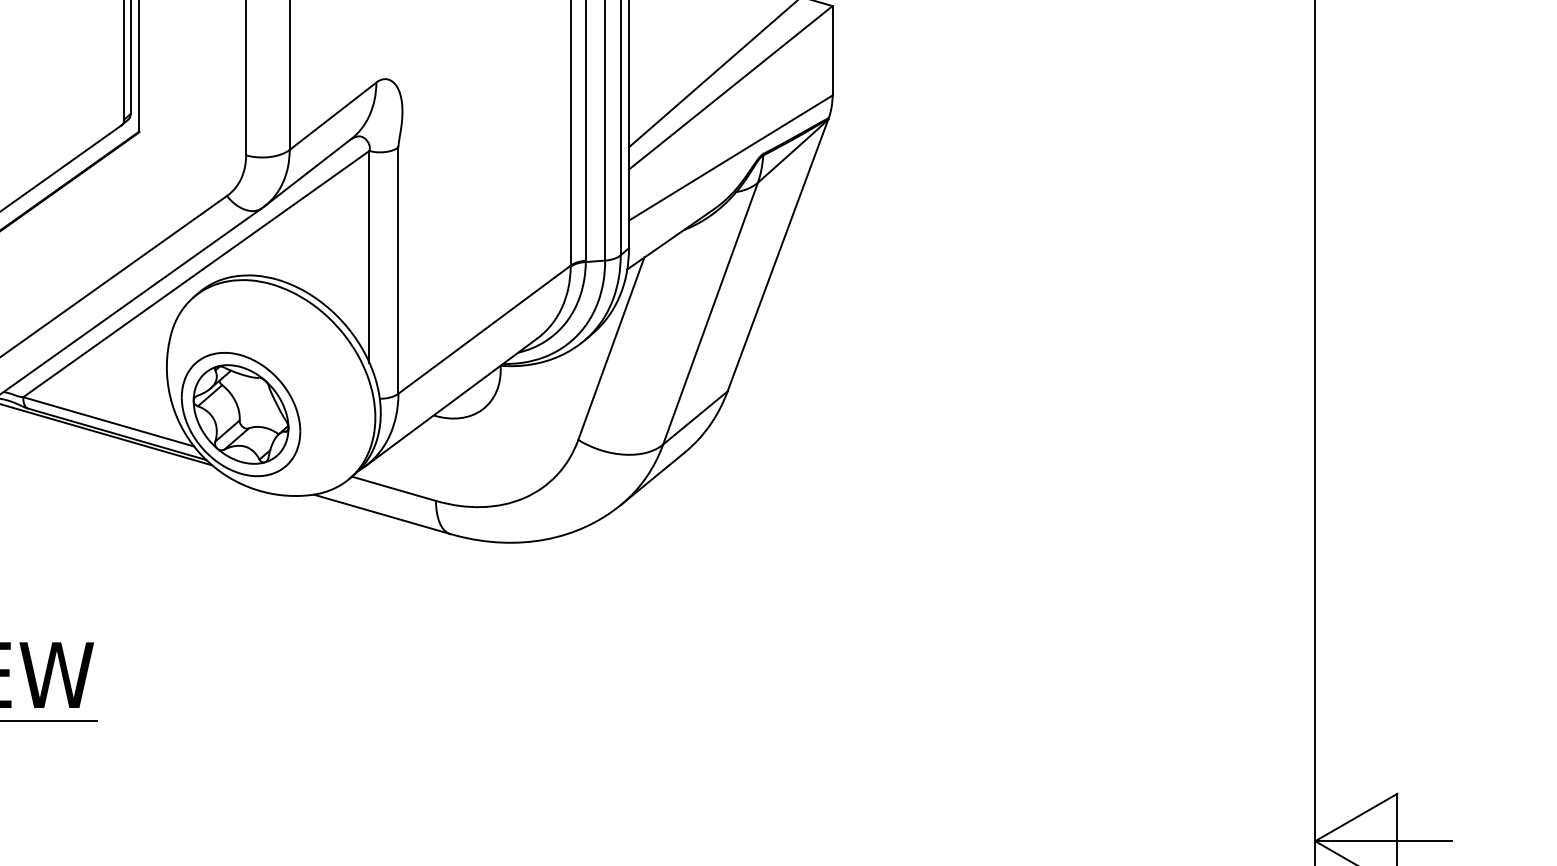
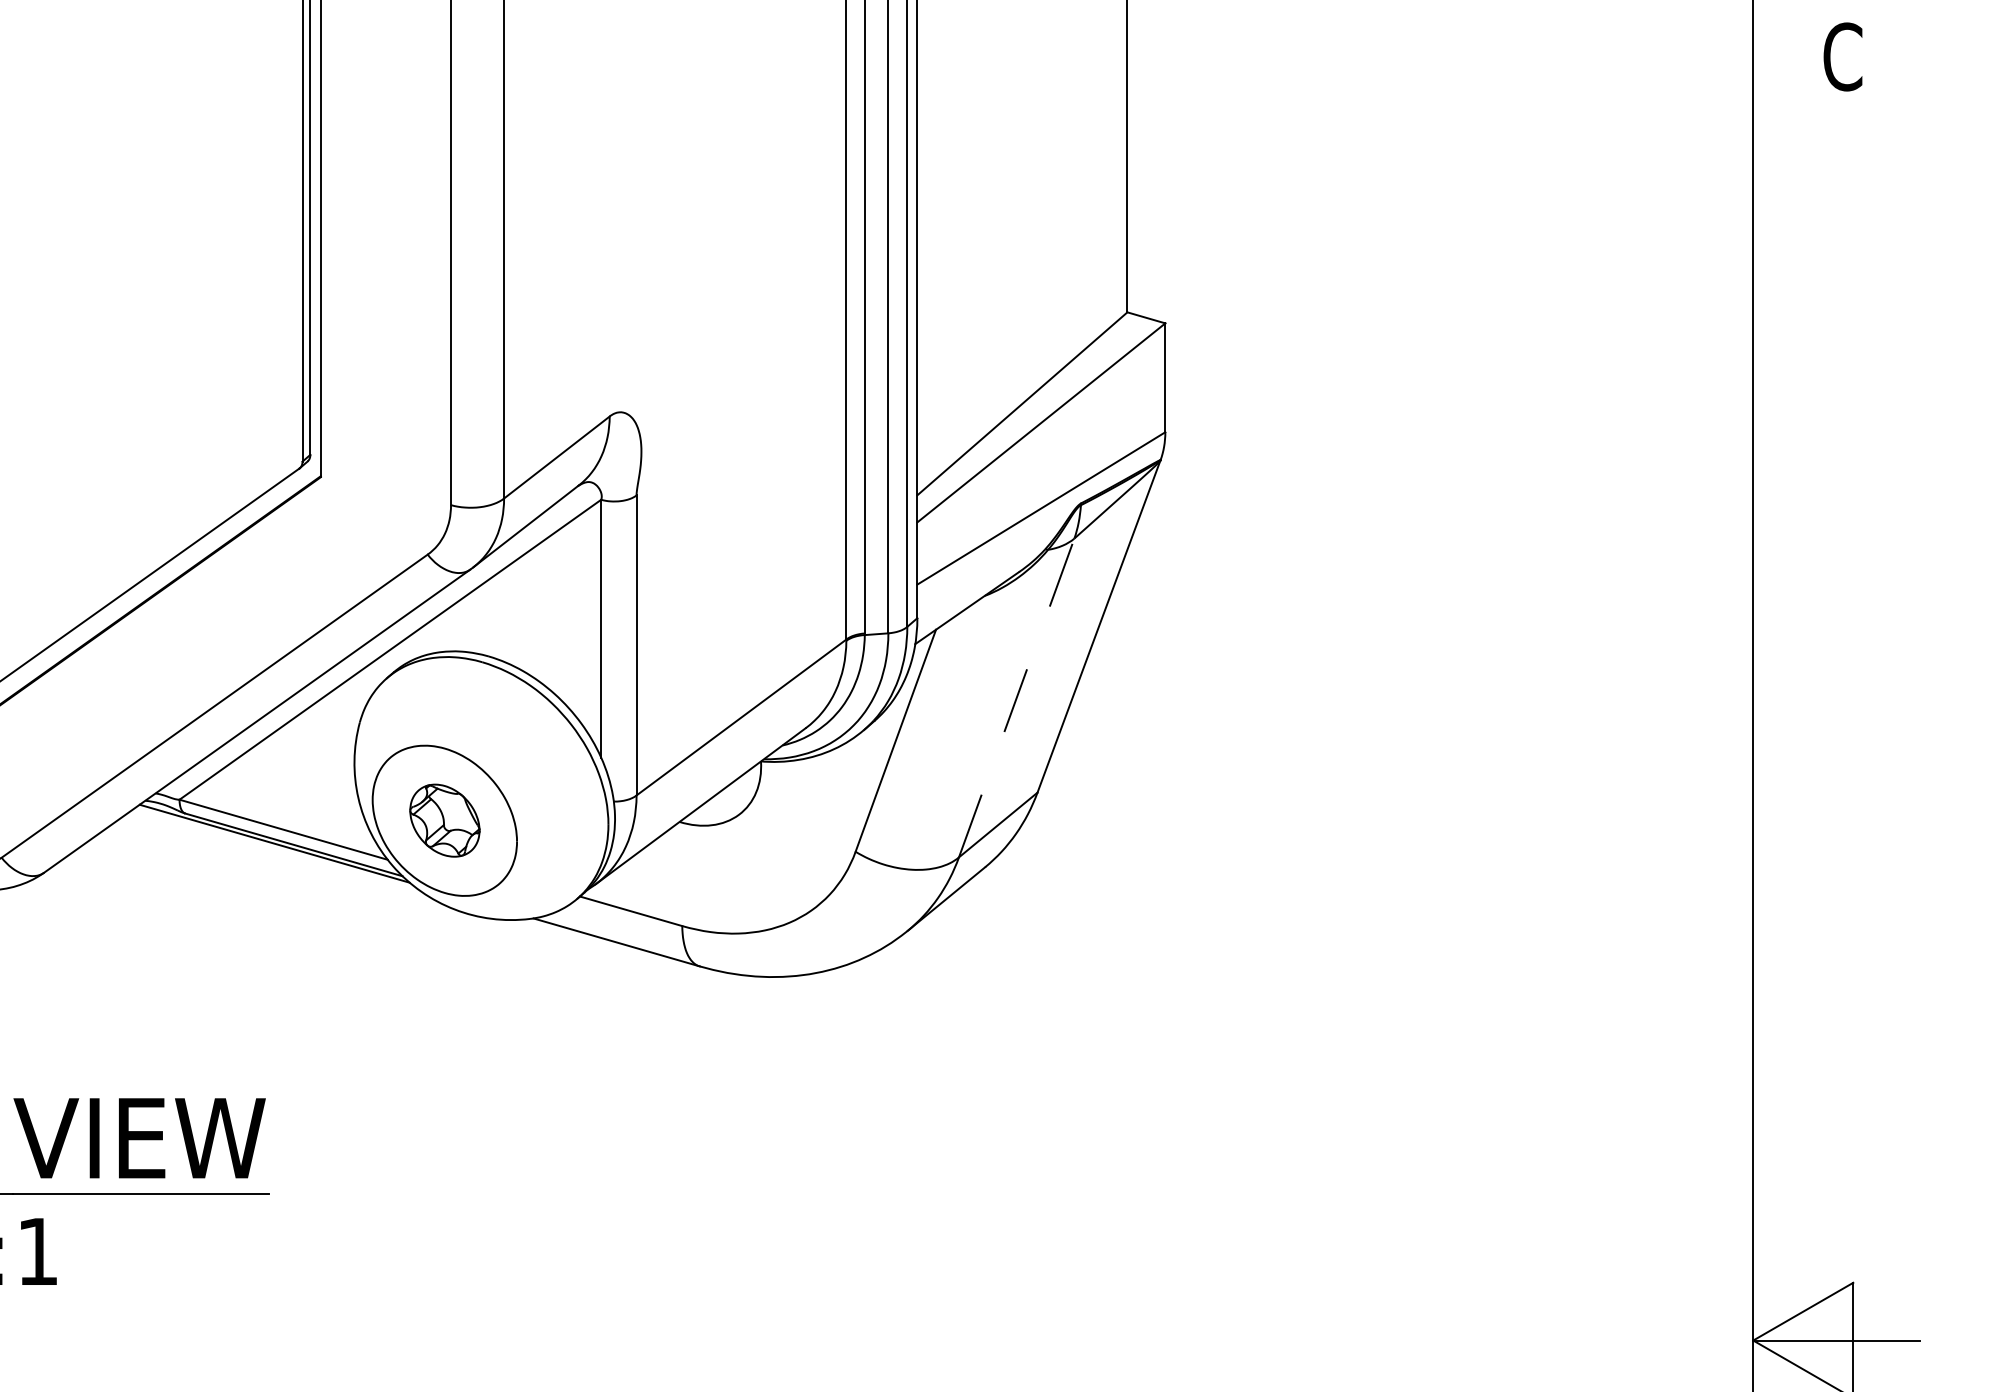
line: (710, 314) -> (1016, 698), solid -> dashed
part: (240, 414) -> (444, 820), size x0.6

